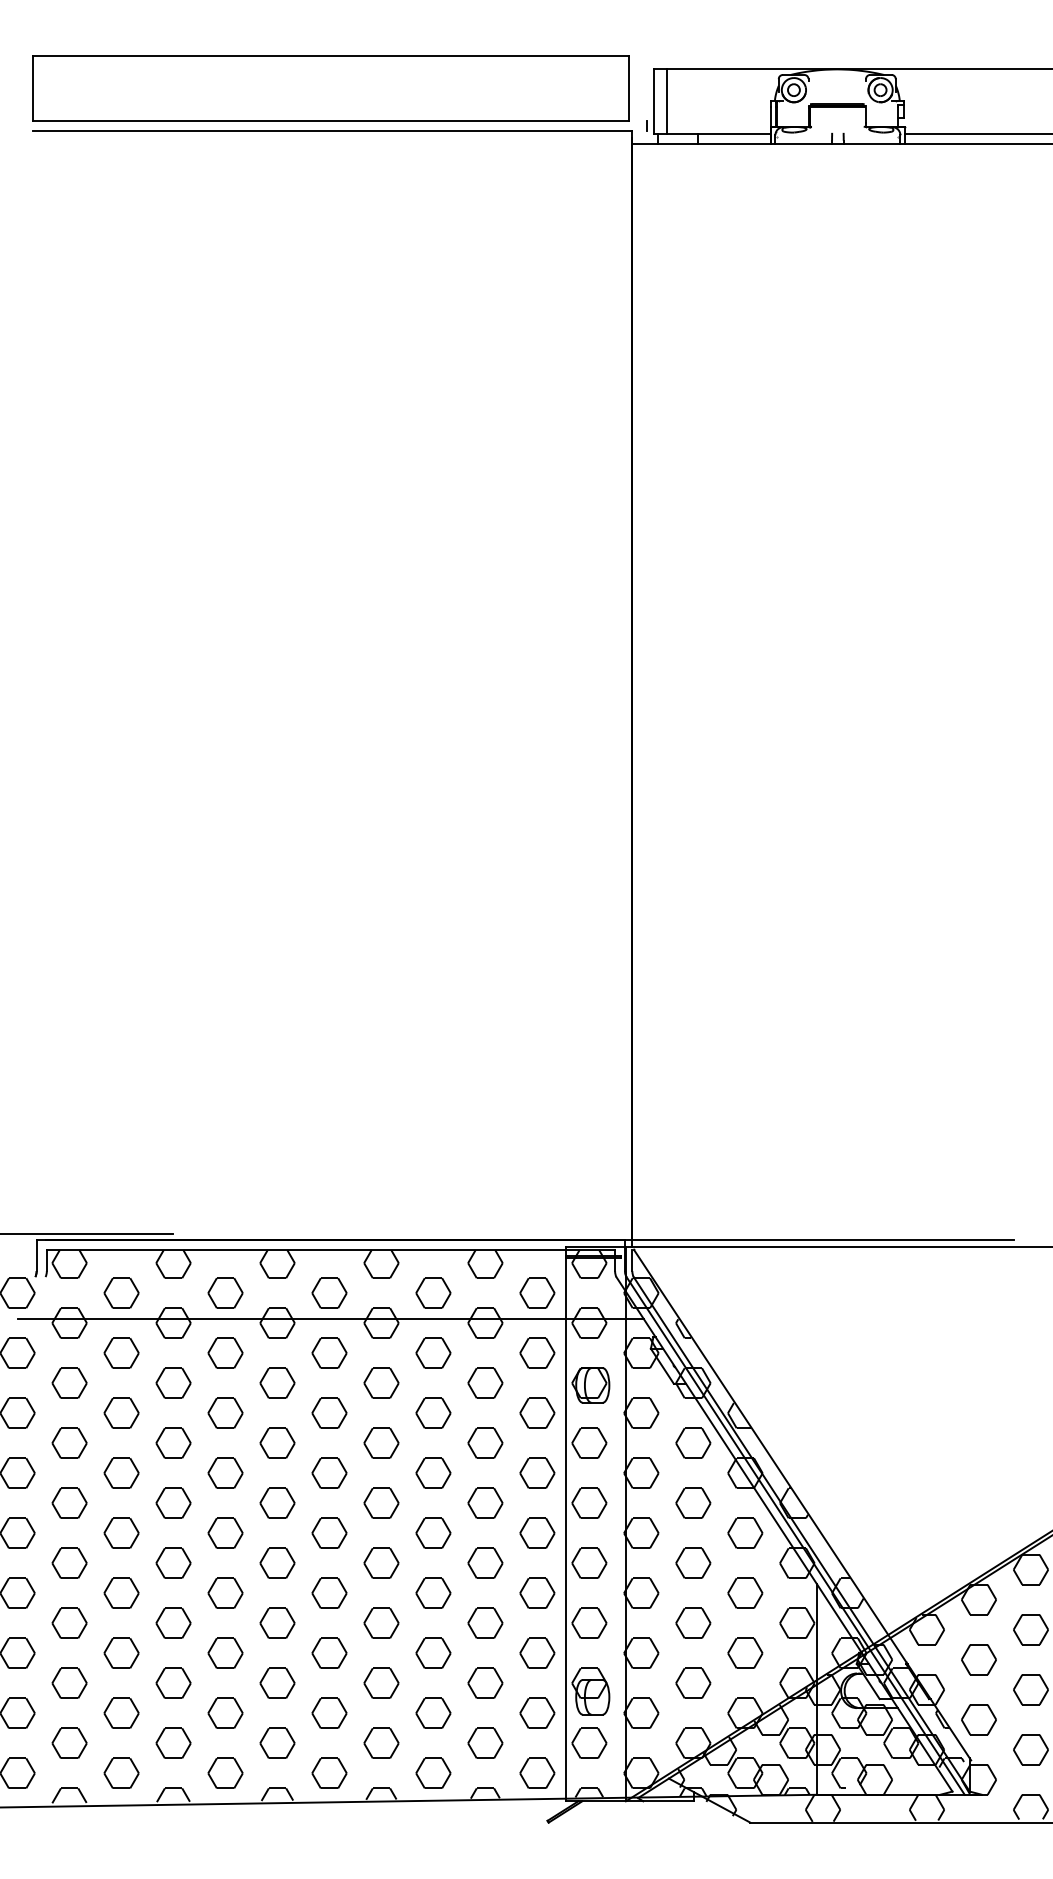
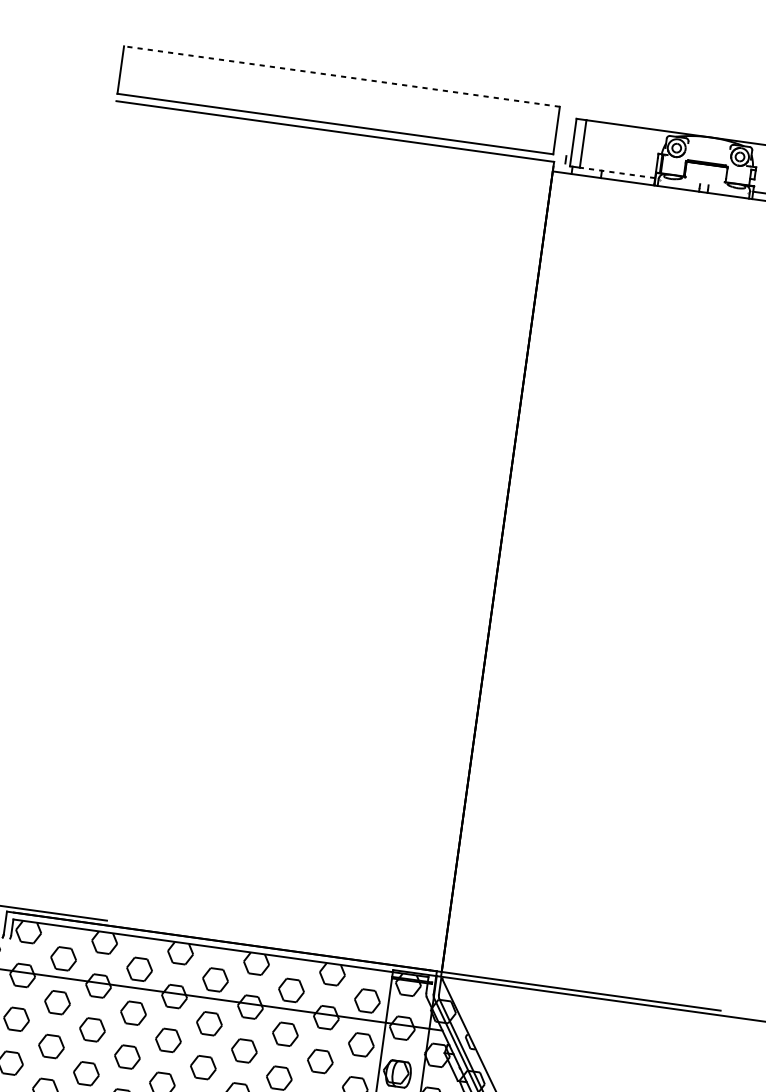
line: (330, 56) -> (341, 76), solid -> dashed
line: (718, 134) -> (617, 172), solid -> dashed

